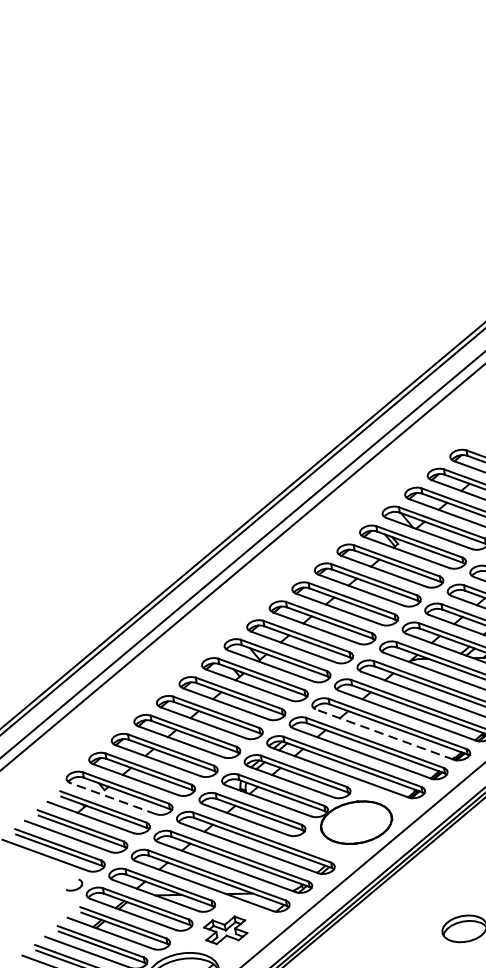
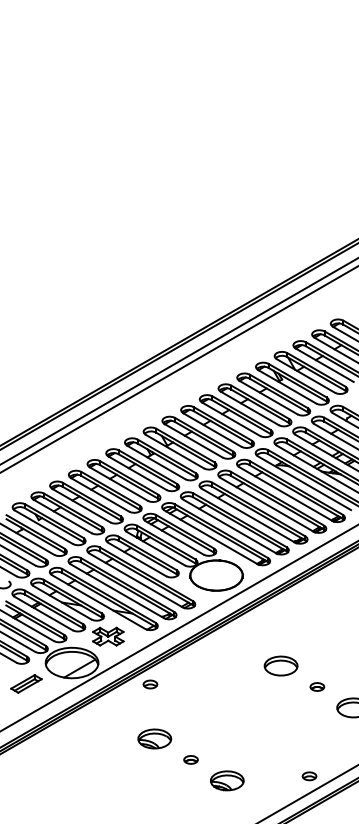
line: (385, 734) -> (248, 515), dashed -> solid
line: (112, 799) -> (43, 527), dashed -> solid

